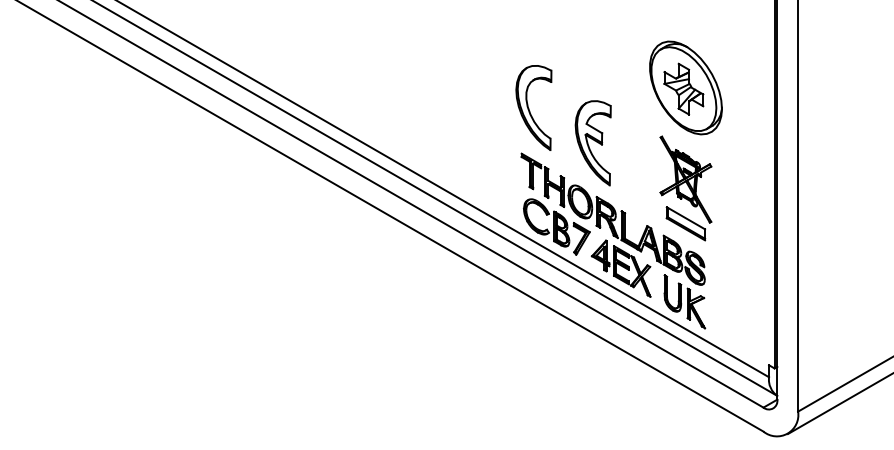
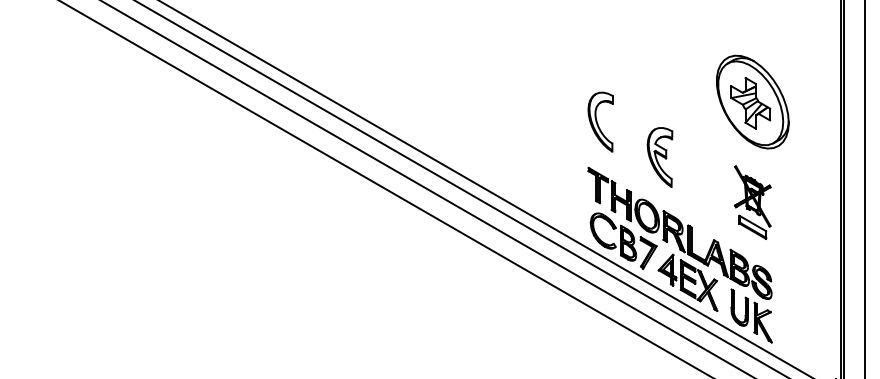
part: (533, 107) -> (600, 121), size x0.7
part: (592, 143) -> (659, 157), size x0.7
part: (685, 188) -> (752, 202), size x0.7

